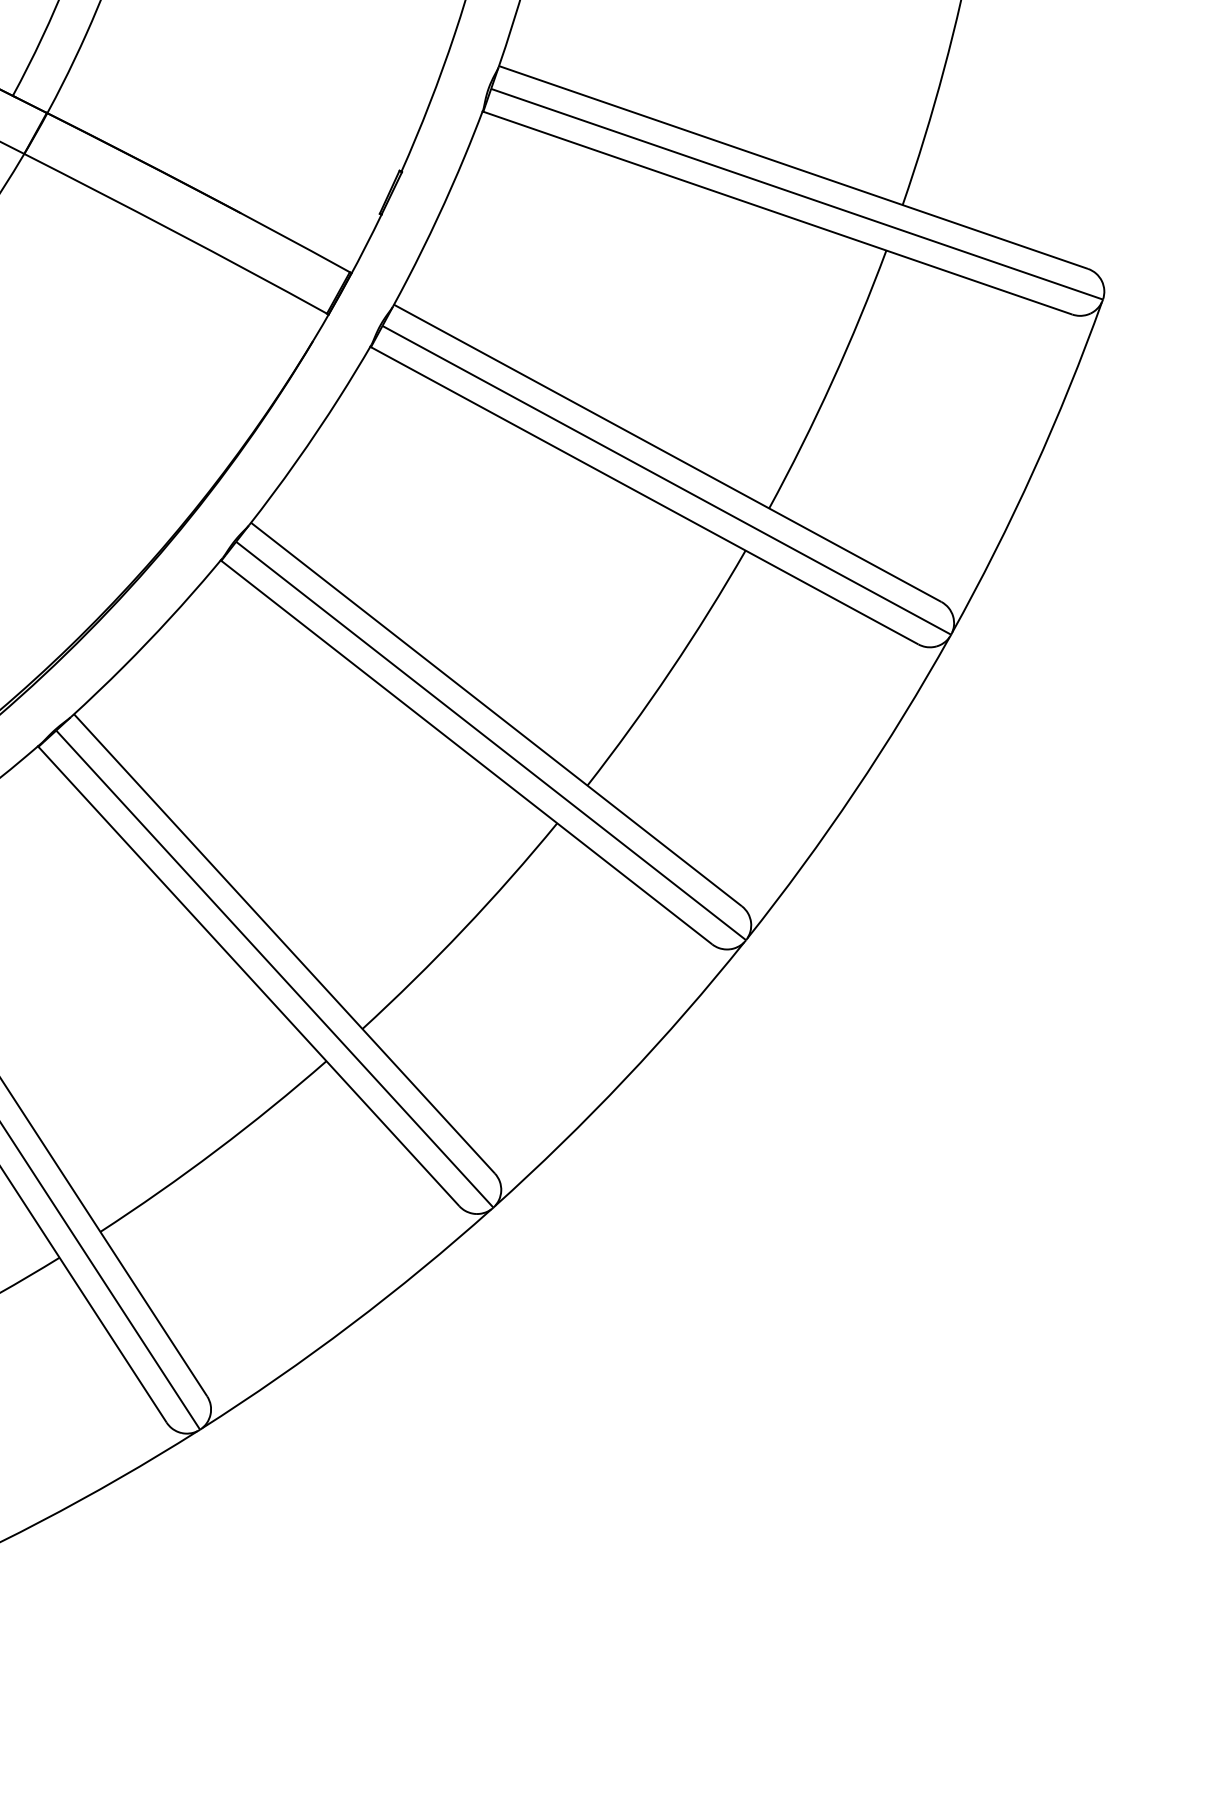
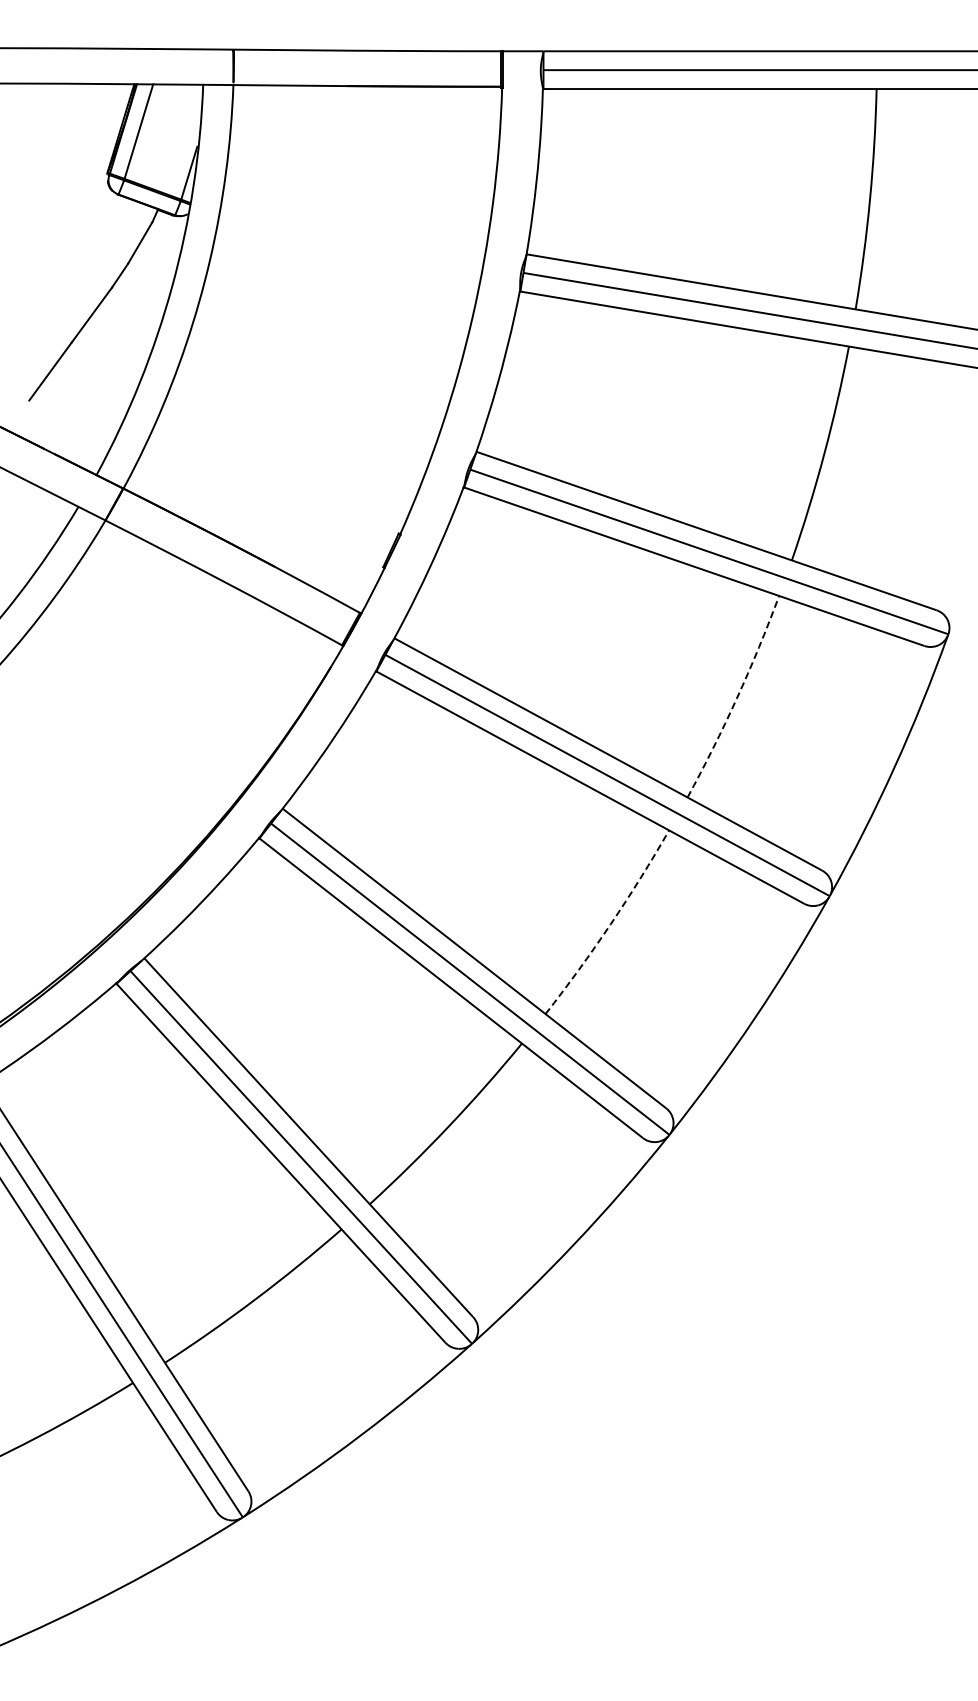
arc: (831, 381) -> (736, 698), solid -> dashed
arc: (670, 670) -> (610, 924), solid -> dashed

